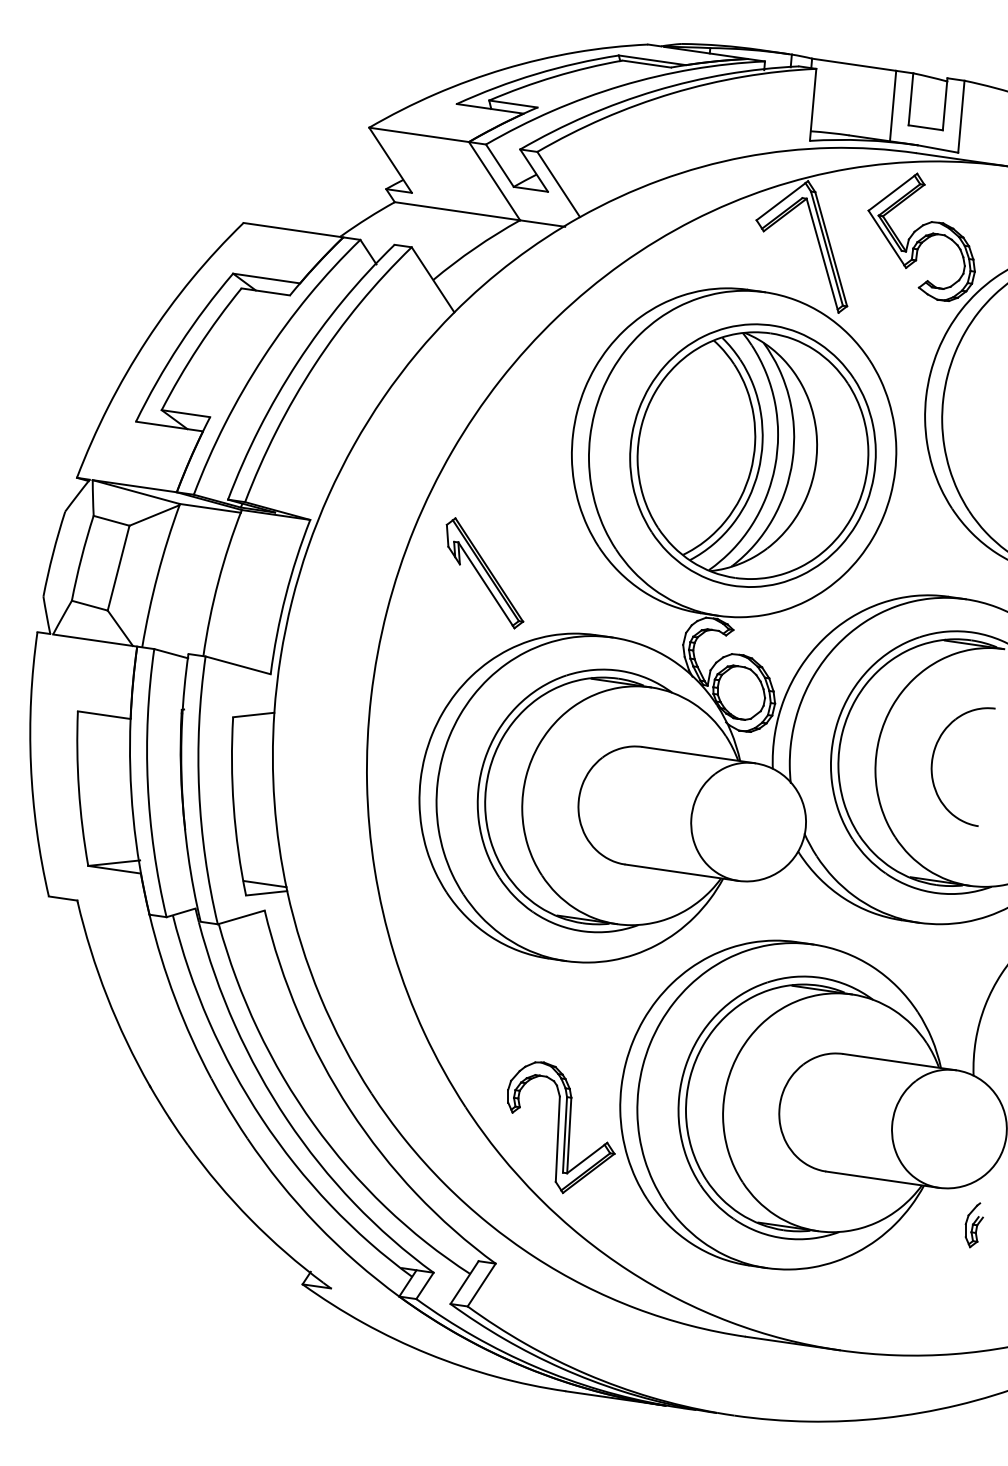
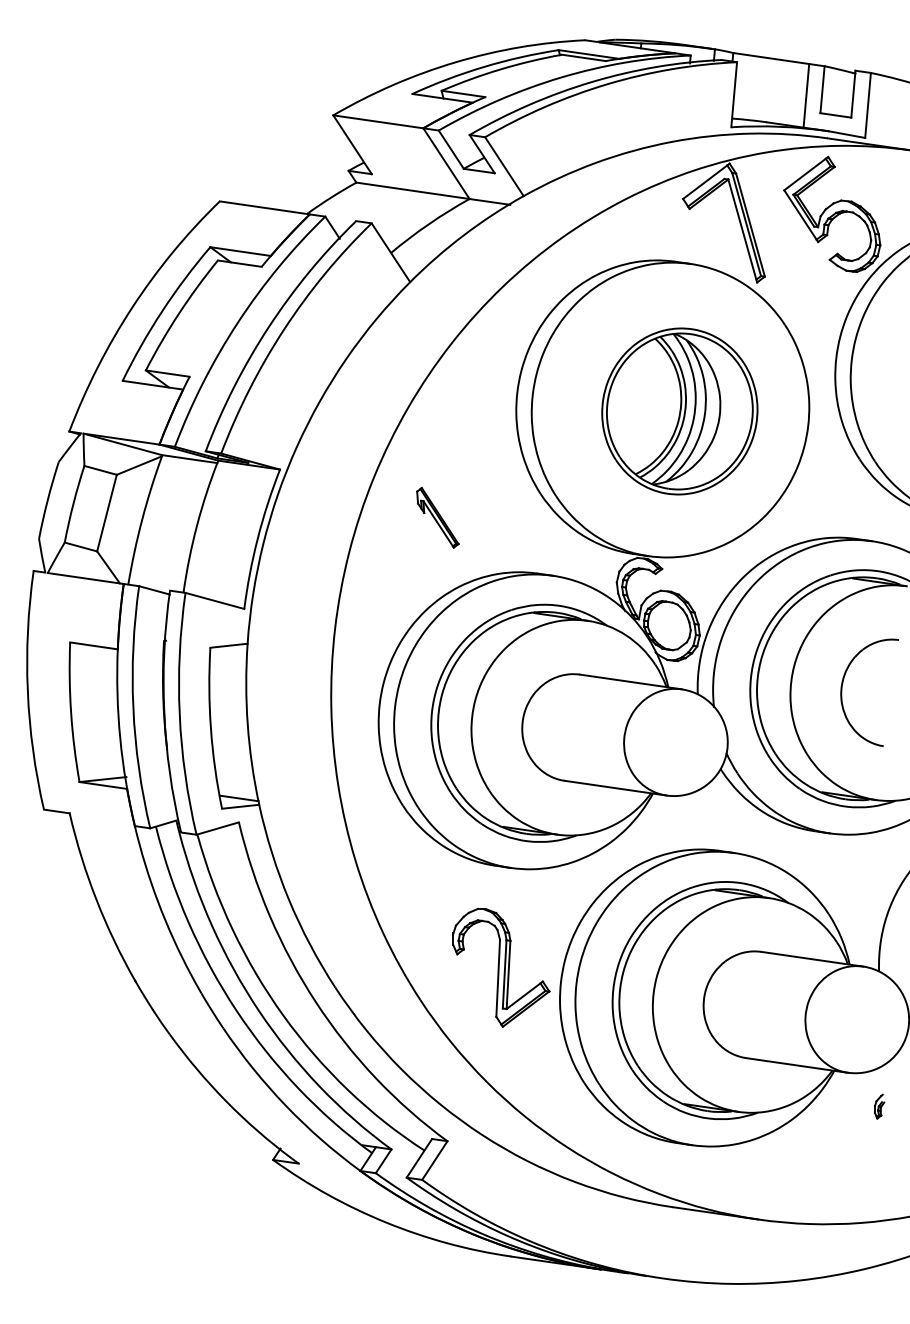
part: (752, 455) -> (679, 411), size x0.7
part: (484, 573) -> (437, 517), size x0.6
part: (561, 1127) -> (501, 967), moved
part: (973, 1225) -> (879, 1106), size x0.6

